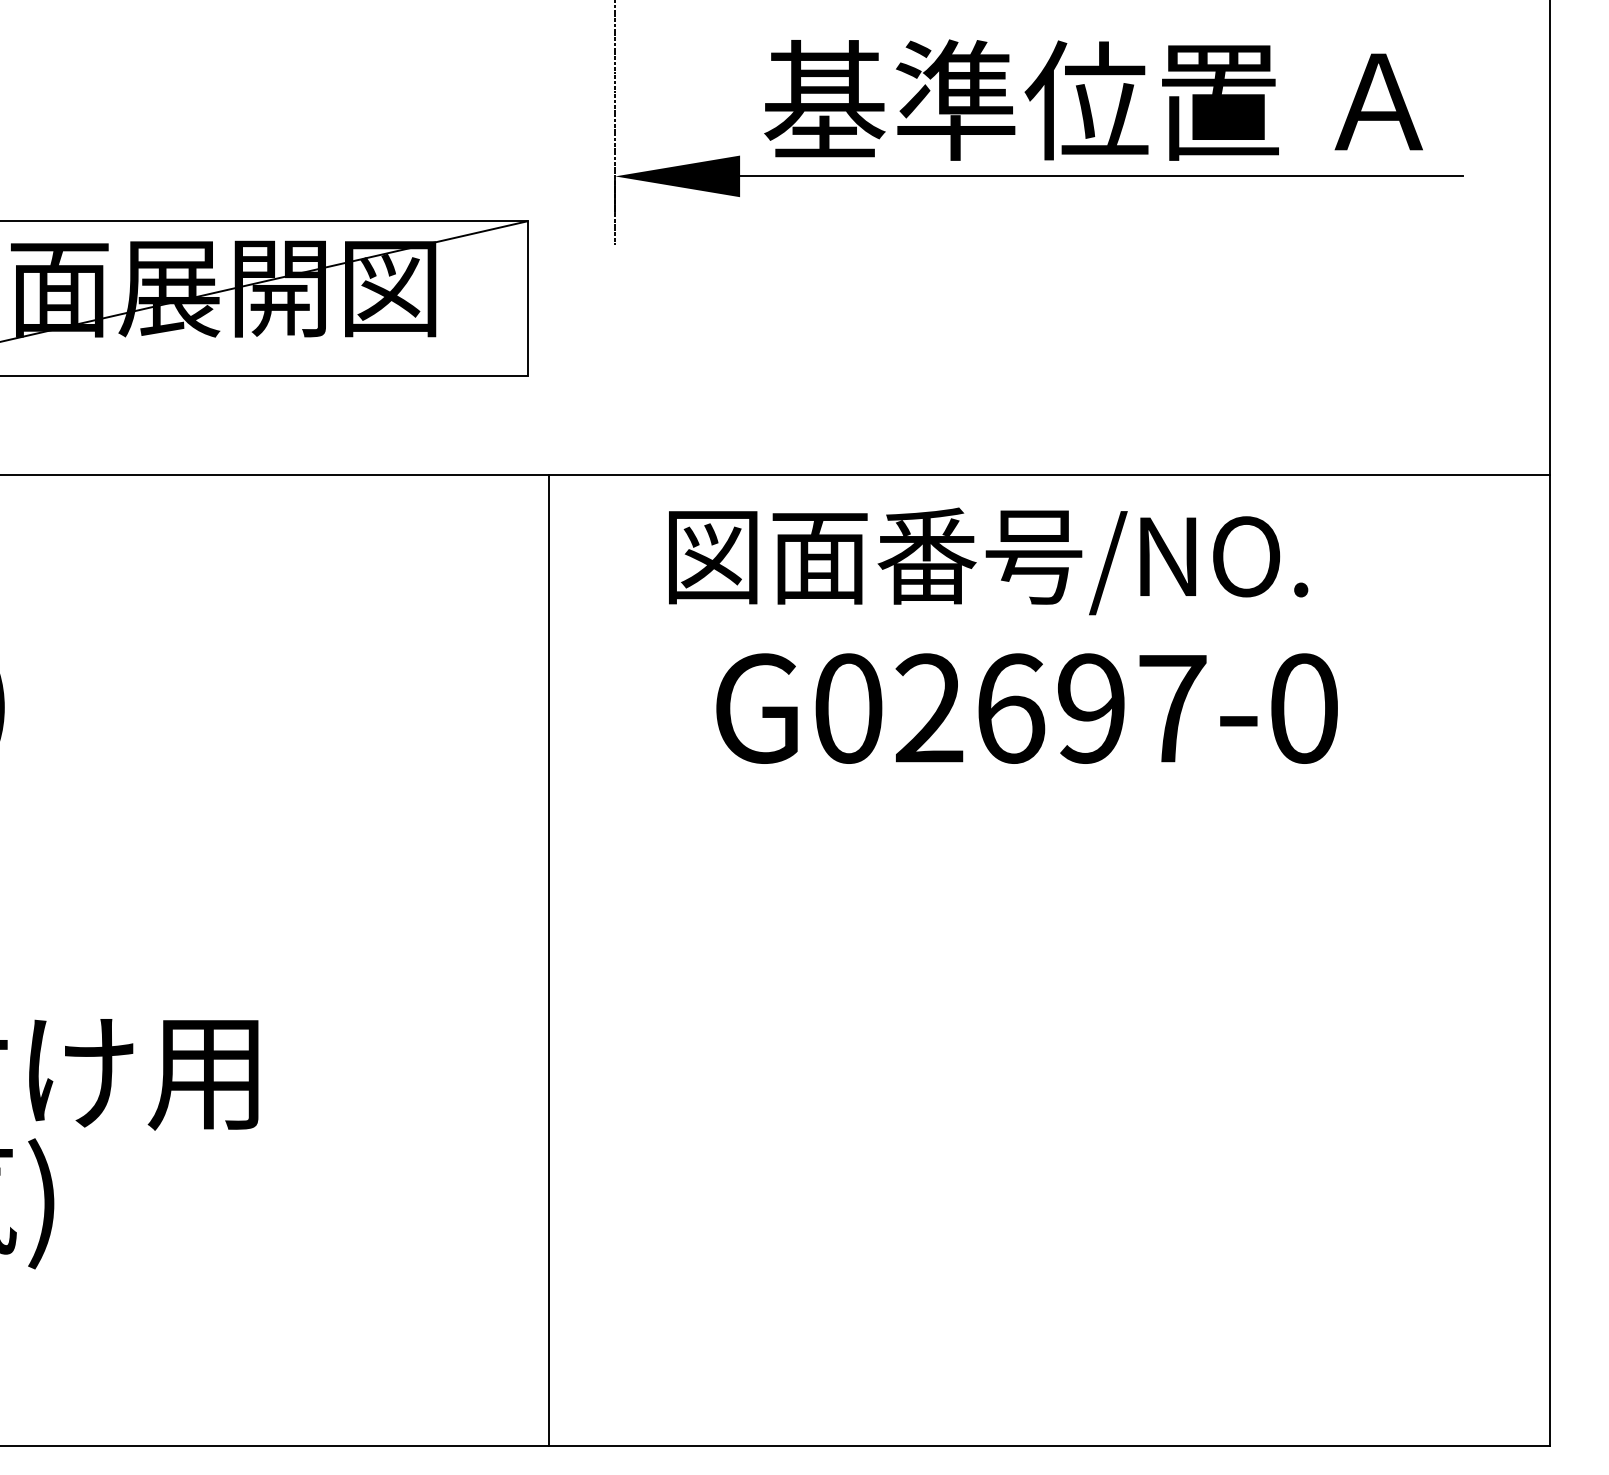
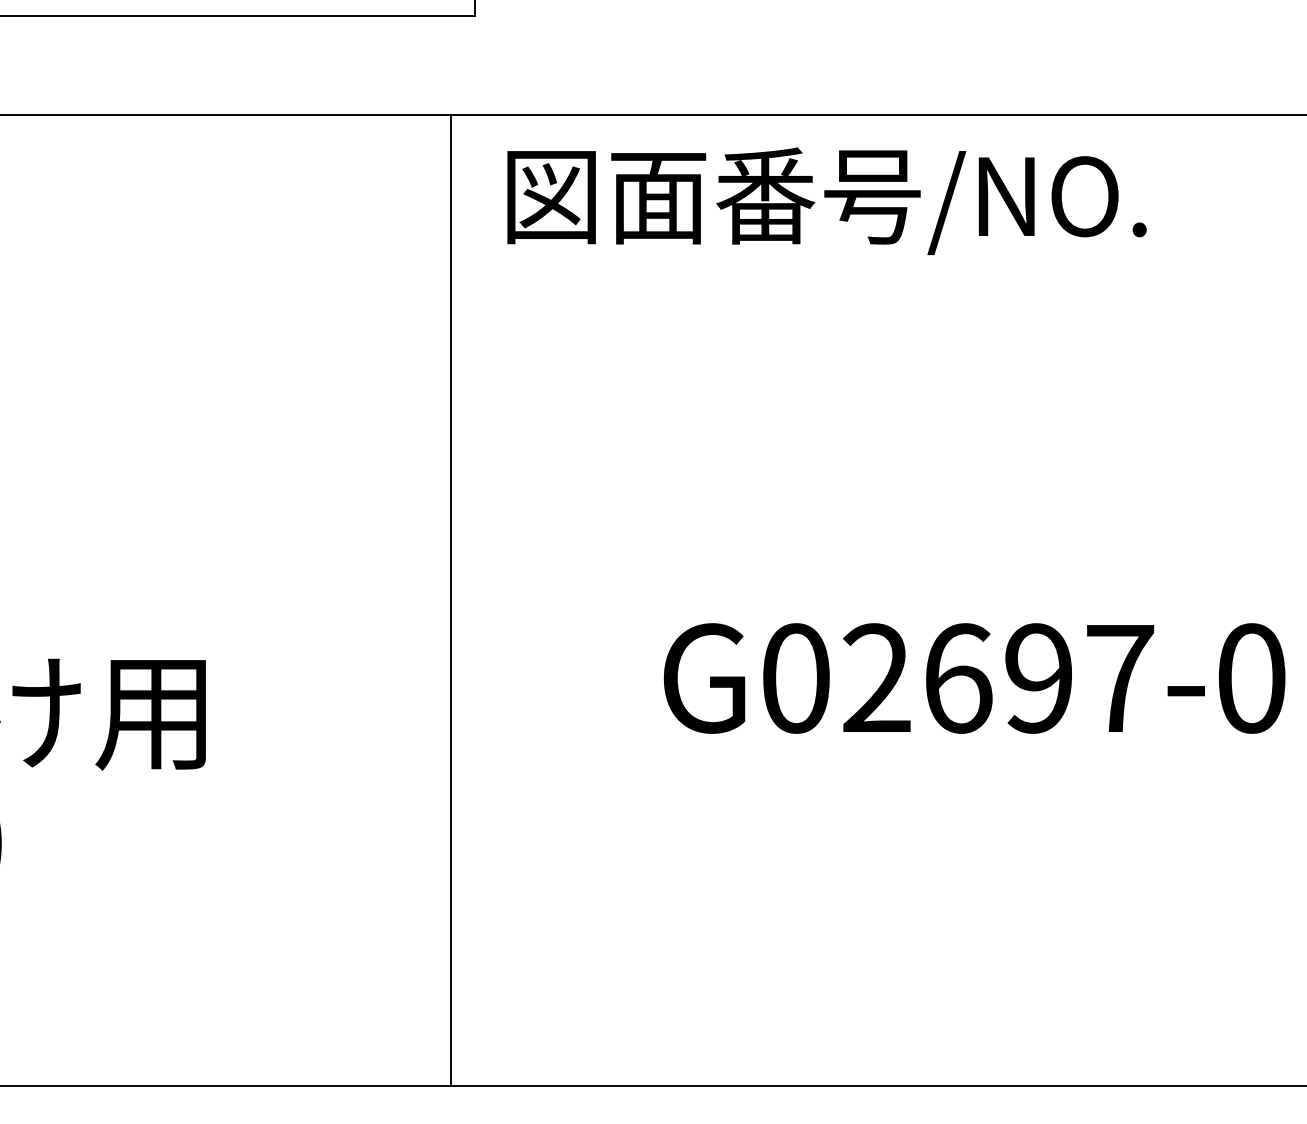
text: (988, 561) -> (826, 201), moved
text: (1026, 708) -> (973, 678), moved
line: (549, 960) -> (450, 600), moved

